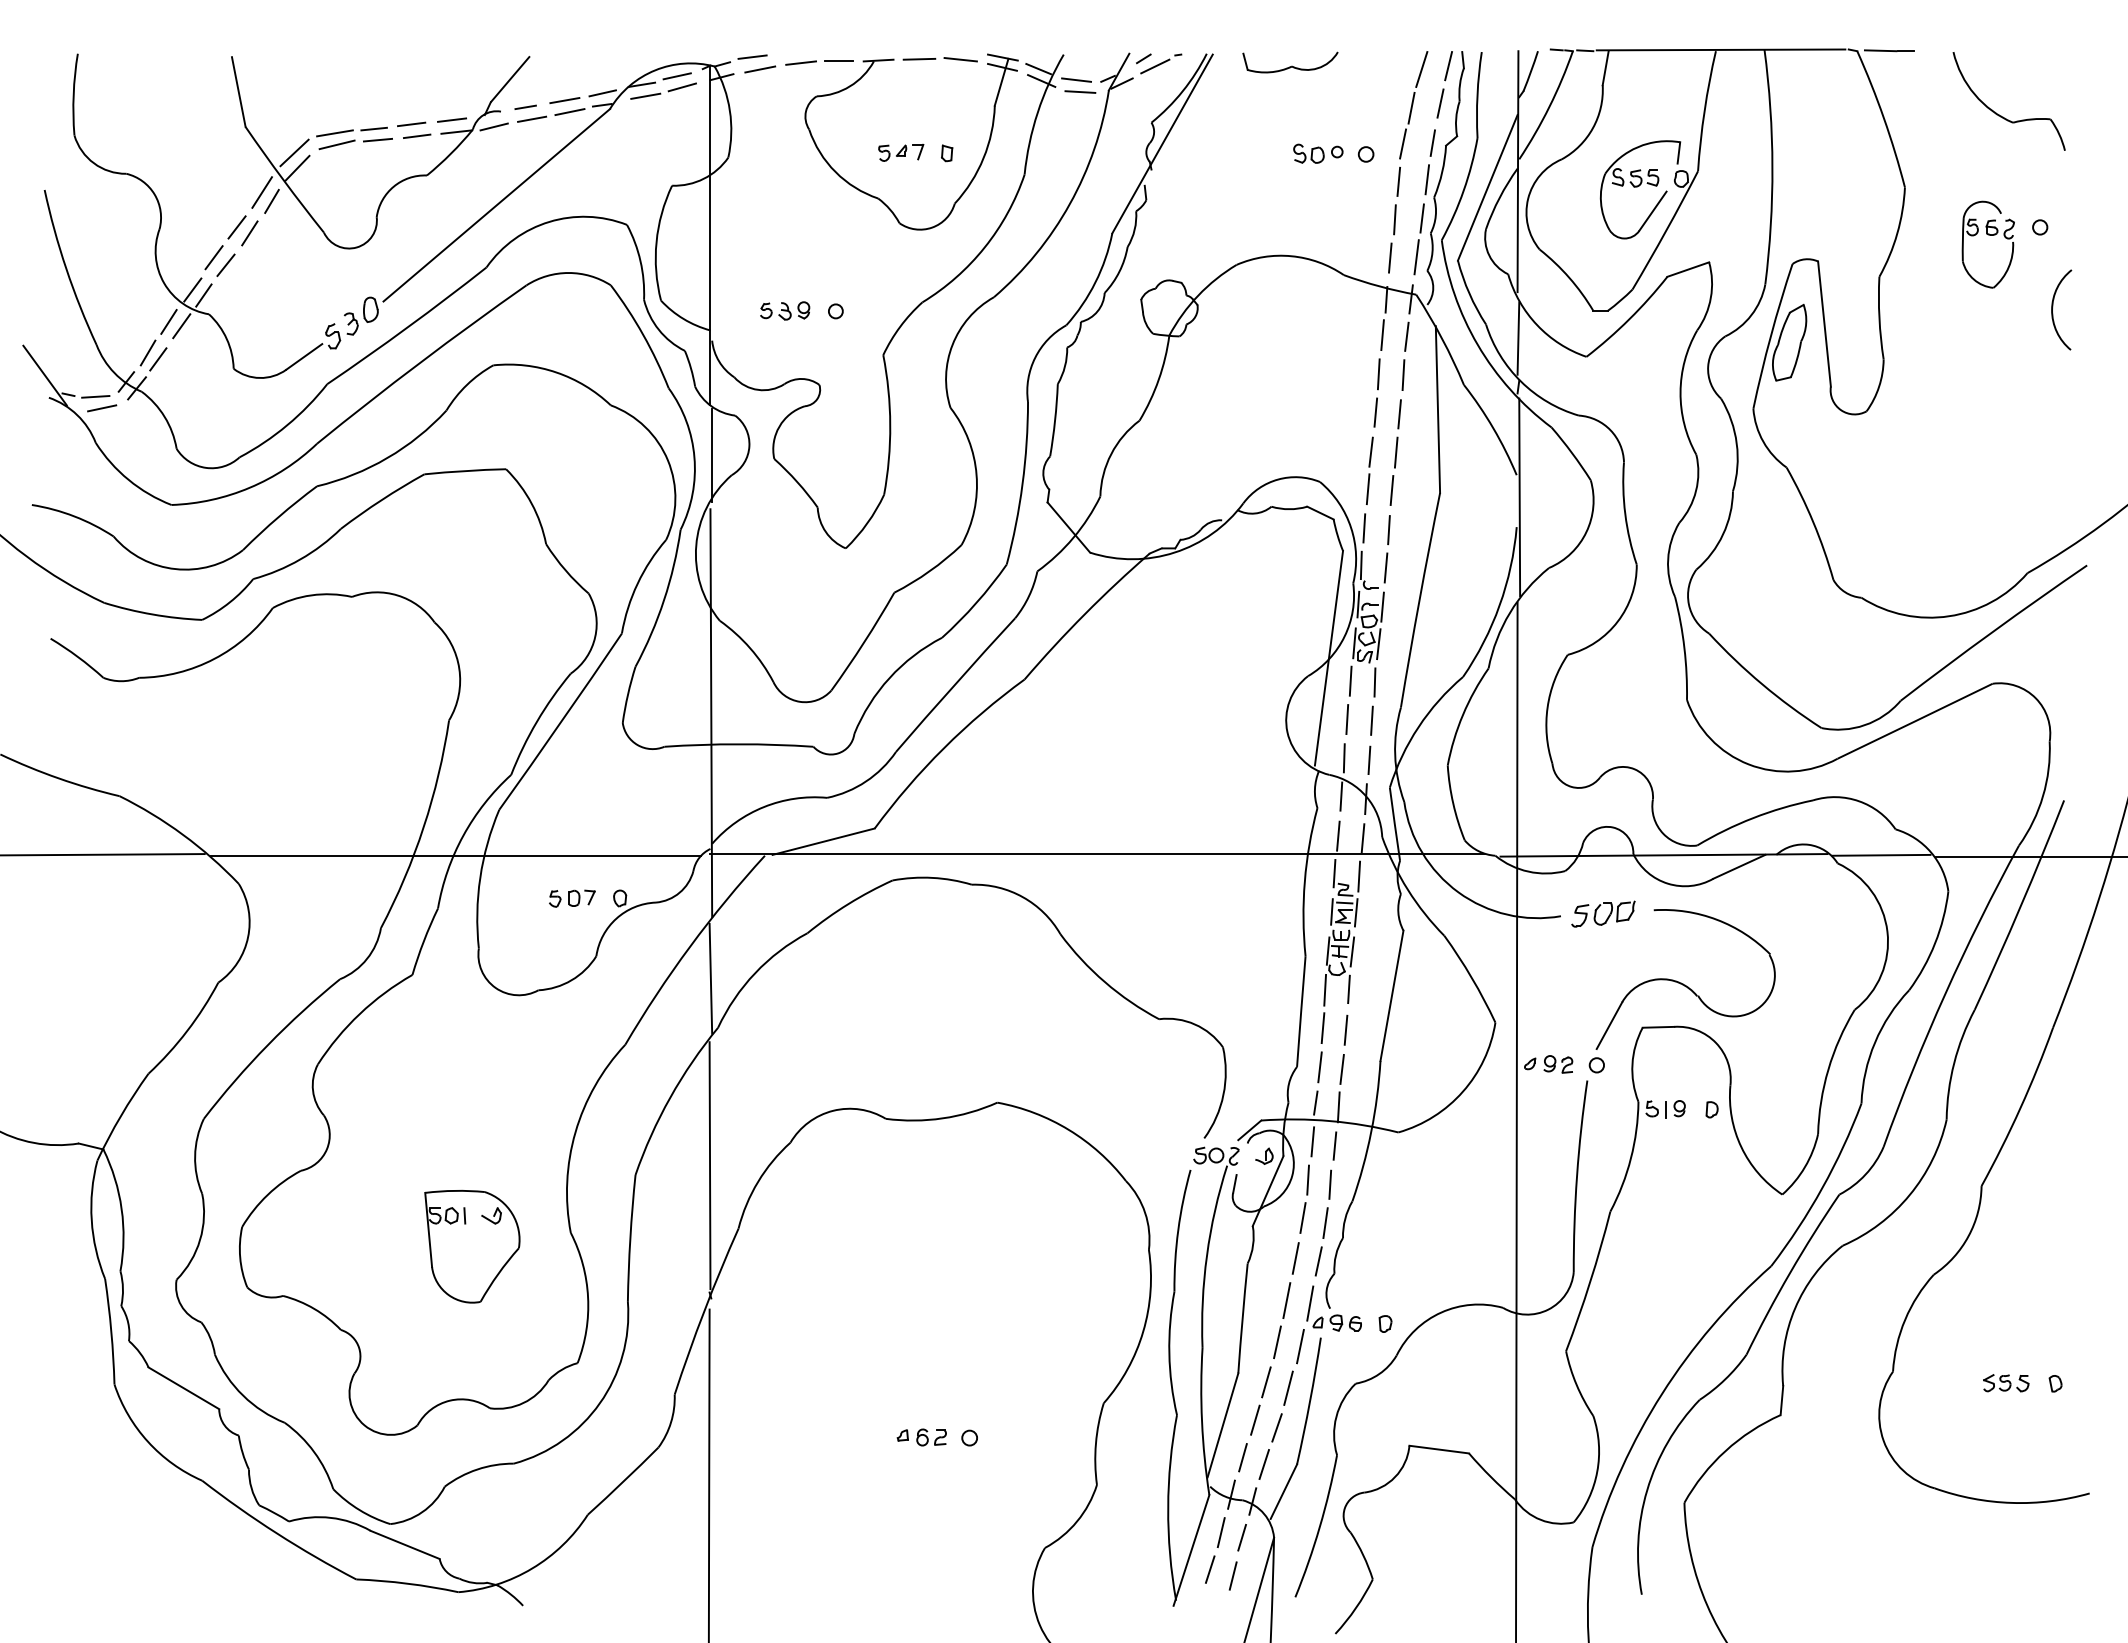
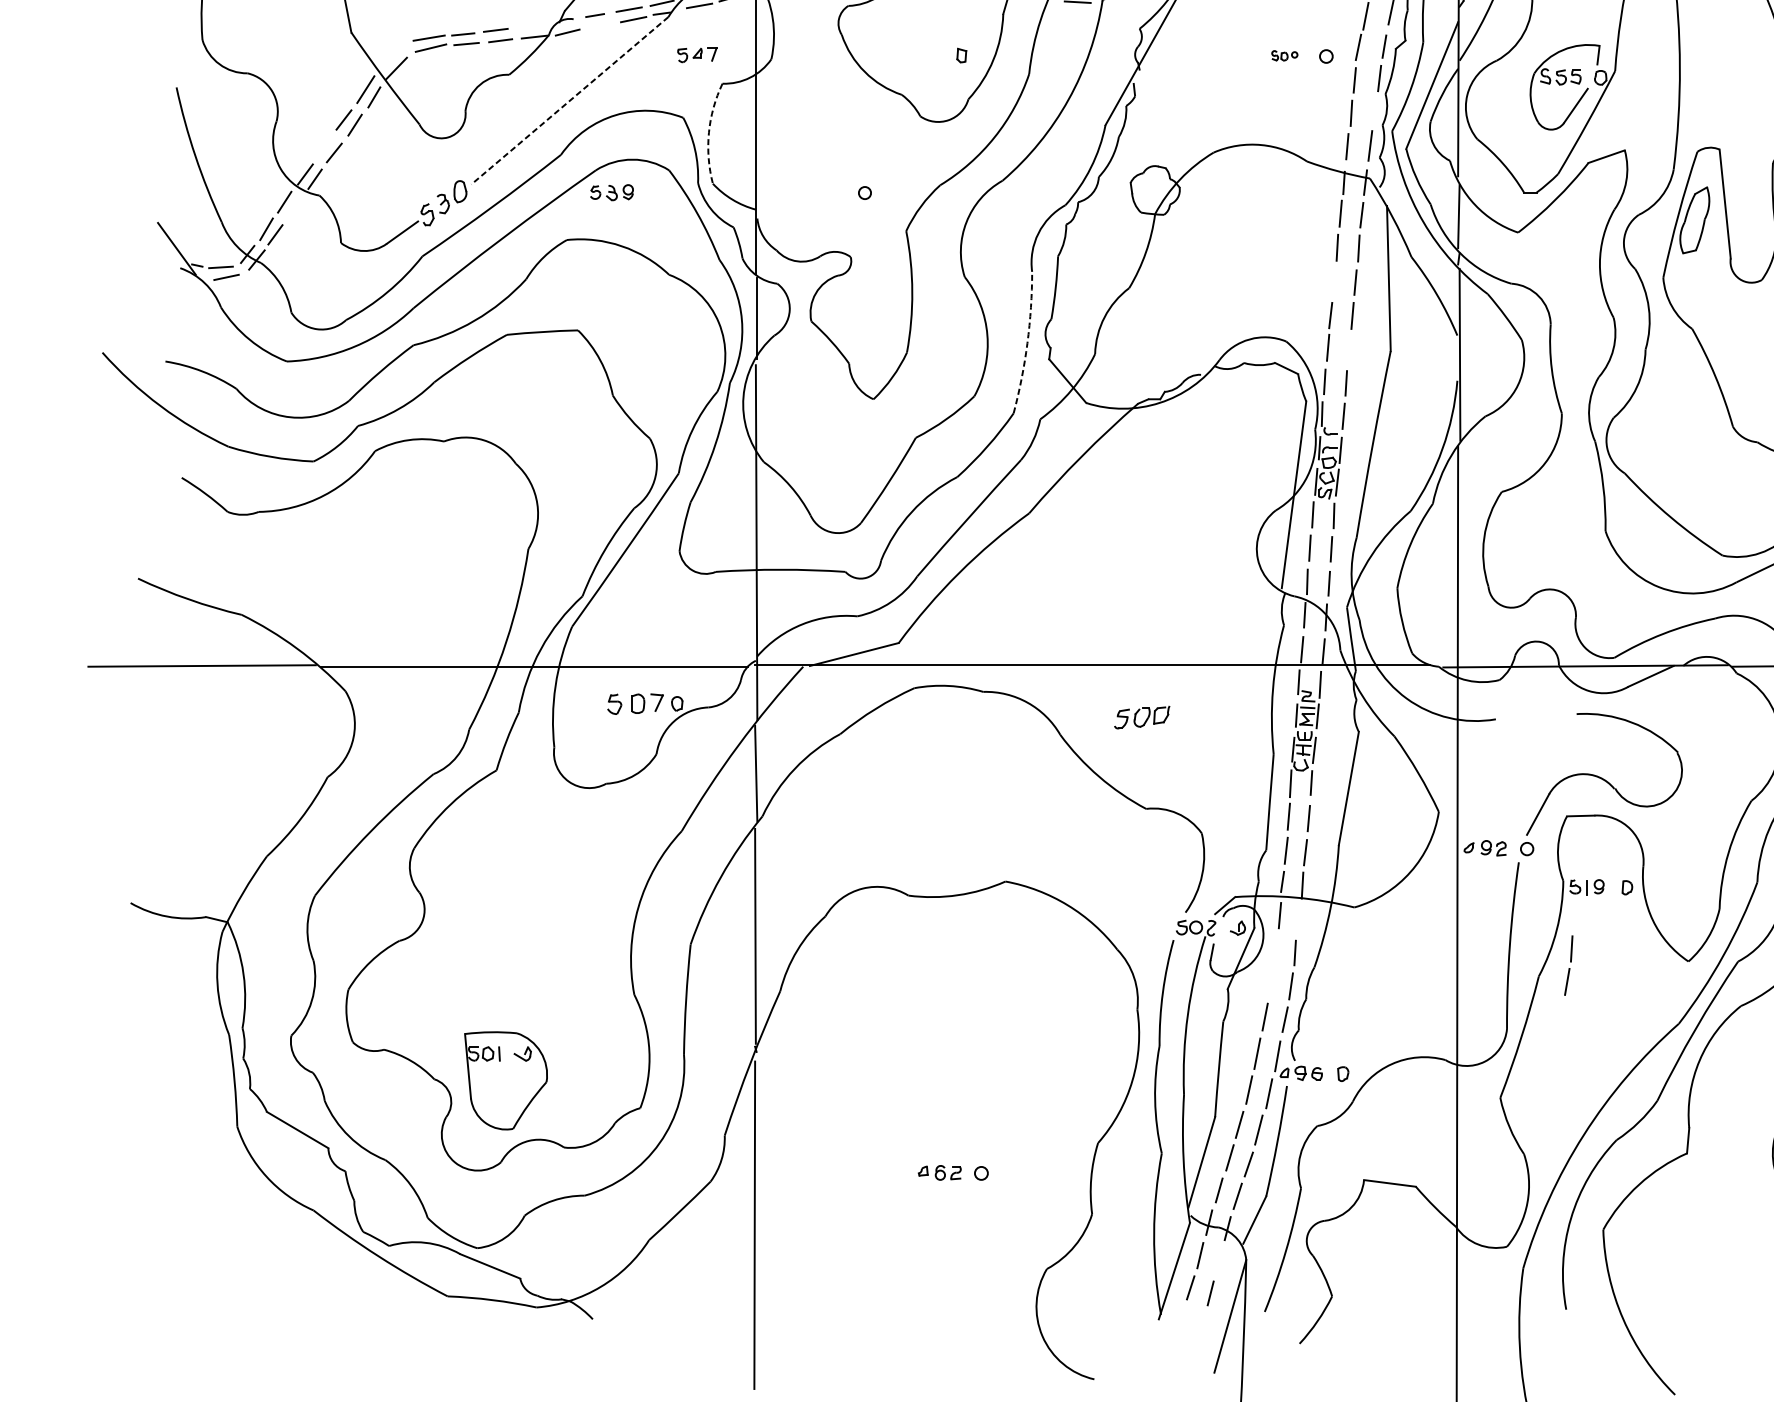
line: (532, 118) -> (601, 25), removed
line: (452, 119) -> (531, 26), removed
line: (294, 152) -> (393, 54), removed
part: (901, 152) -> (697, 54), moved
part: (1318, 153) -> (1284, 55), size x0.6
line: (496, 205) -> (569, 100), solid -> dashed
line: (1421, 218) -> (1374, 112), removed
arc: (656, 242) -> (708, 133), solid -> dashed
line: (213, 257) -> (323, 146), removed
part: (785, 310) -> (612, 192), moved
line: (181, 326) -> (295, 206), removed
line: (1375, 412) -> (1334, 281), removed
arc: (1022, 483) -> (1027, 342), solid -> dashed
line: (1391, 490) -> (1348, 348), removed
part: (572, 898) -> (635, 703), size x1.4
part: (1603, 913) -> (1142, 716), moved
line: (1334, 1145) -> (1298, 918), removed
part: (1304, 1198) -> (1568, 964), moved
part: (472, 1246) -> (506, 1080), moved
line: (1241, 1537) -> (1217, 1259), removed

